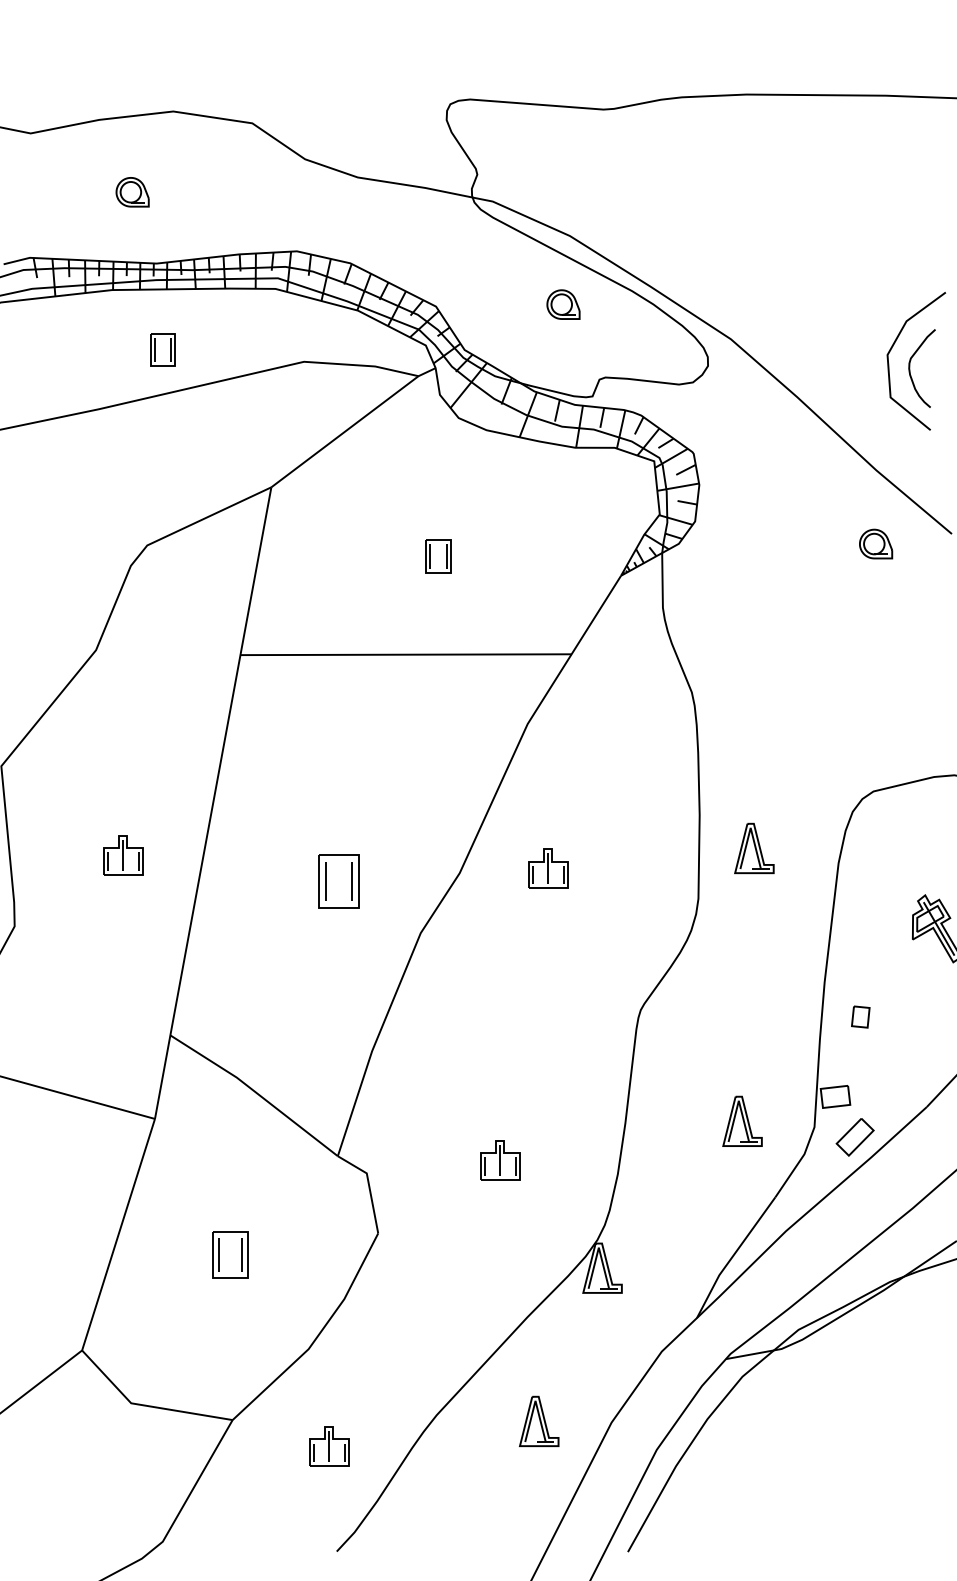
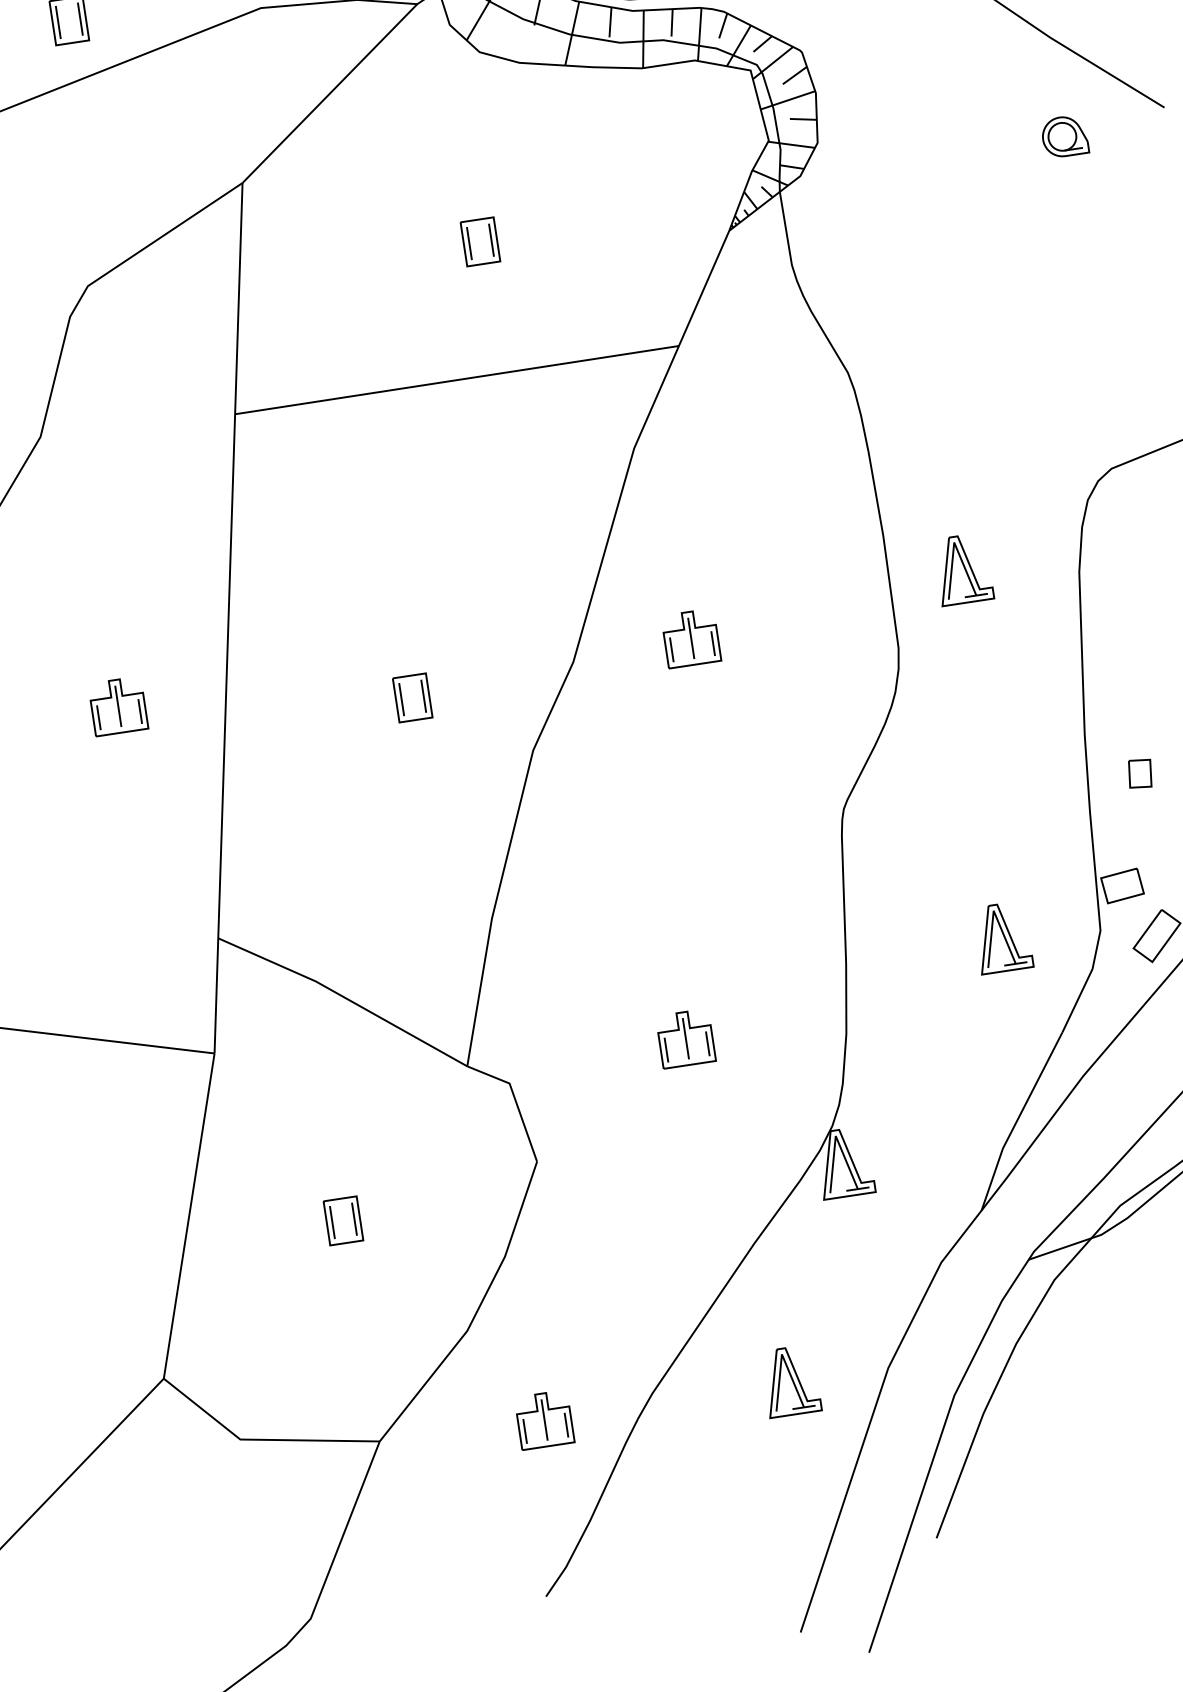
part: (338, 881) -> (412, 697), size x0.62
part: (230, 1255) -> (343, 1221), size x0.71
part: (329, 1446) -> (544, 1419), moved

